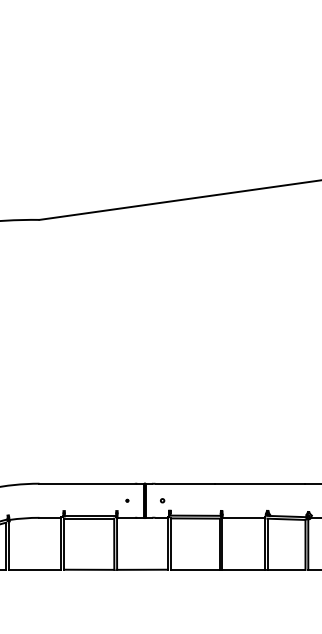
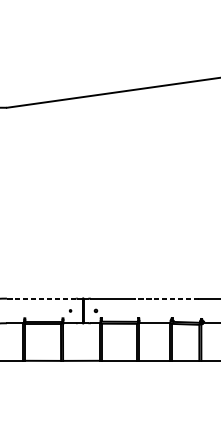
line: (87, 483) -> (41, 298), solid -> dashed
line: (259, 483) -> (166, 298), solid -> dashed

